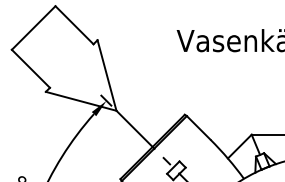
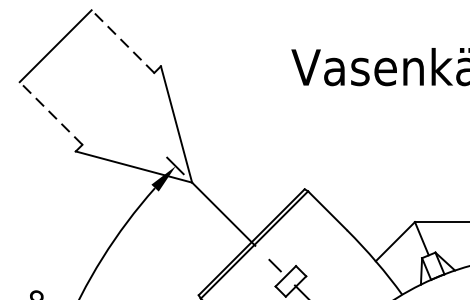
line: (74, 25) -> (122, 42), solid -> dashed
line: (30, 68) -> (50, 112), solid -> dashed

